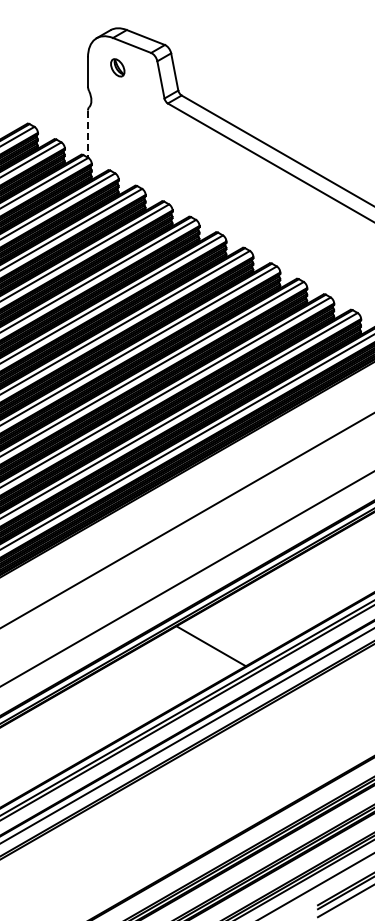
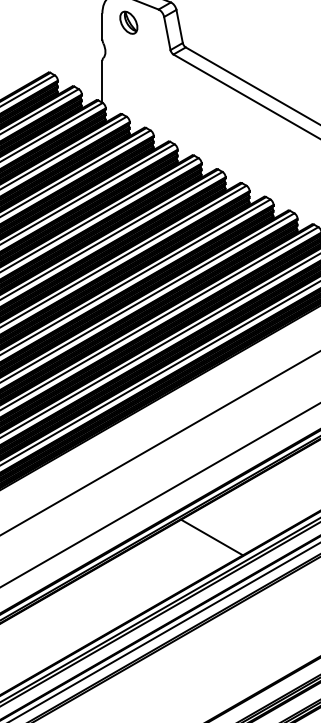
part: (117, 67) -> (128, 22), size x1.43
line: (87, 134) -> (101, 82), dashed -> solid

